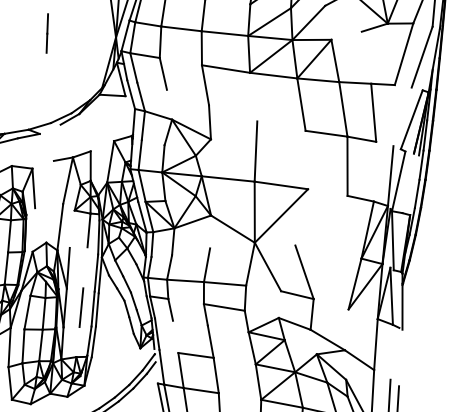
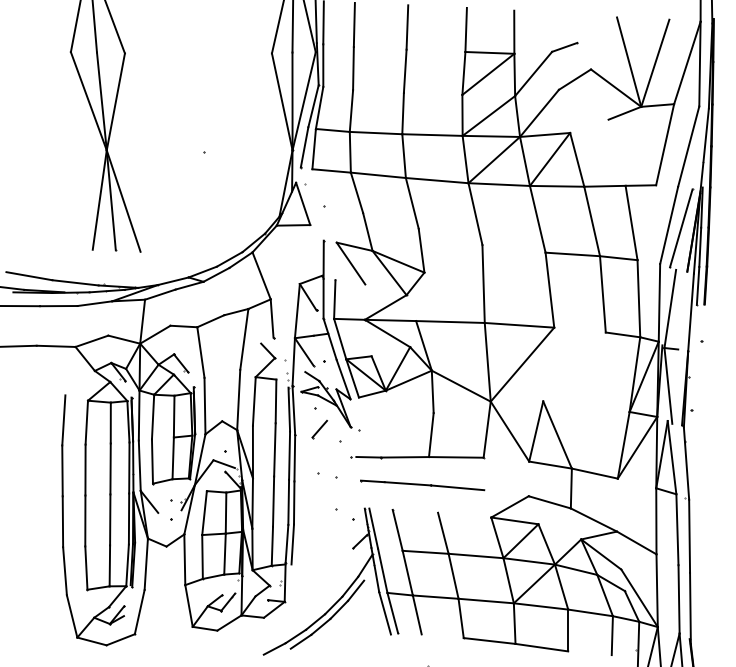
line: (180, 61) -> (377, 175), added
line: (253, 97) -> (475, 214), added
line: (169, 104) -> (367, 231), added
line: (402, 116) -> (669, 225), added
line: (154, 128) -> (350, 263), added
line: (50, 129) -> (216, 274), added
line: (84, 132) -> (261, 275), added
line: (306, 159) -> (549, 289), added
line: (42, 164) -> (210, 321), added
line: (374, 171) -> (638, 298), added
line: (414, 185) -> (690, 312), added
line: (33, 229) -> (204, 405), added
line: (71, 229) -> (253, 401), added
line: (210, 231) -> (432, 391), added
line: (85, 267) -> (274, 449), added
line: (288, 268) -> (536, 431), added
line: (185, 301) -> (407, 483), added
line: (330, 304) -> (594, 473), added
line: (175, 336) -> (397, 529), added
line: (78, 341) -> (272, 545), added
line: (391, 352) -> (677, 529), added
line: (400, 357) -> (689, 535), added
line: (234, 360) -> (475, 555), added
line: (156, 365) -> (375, 569), added
line: (239, 396) -> (485, 600), added

